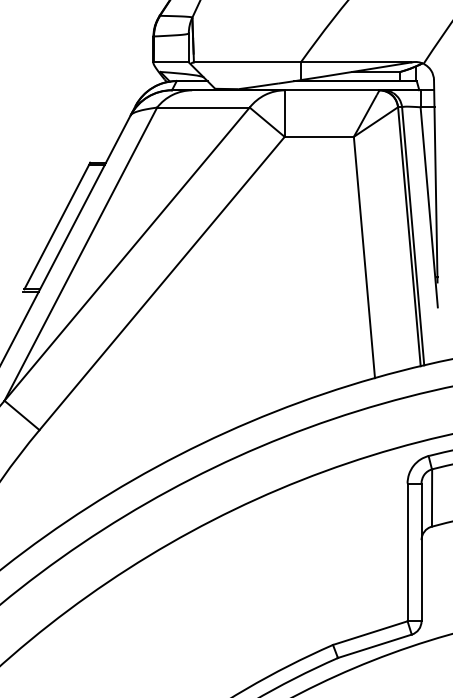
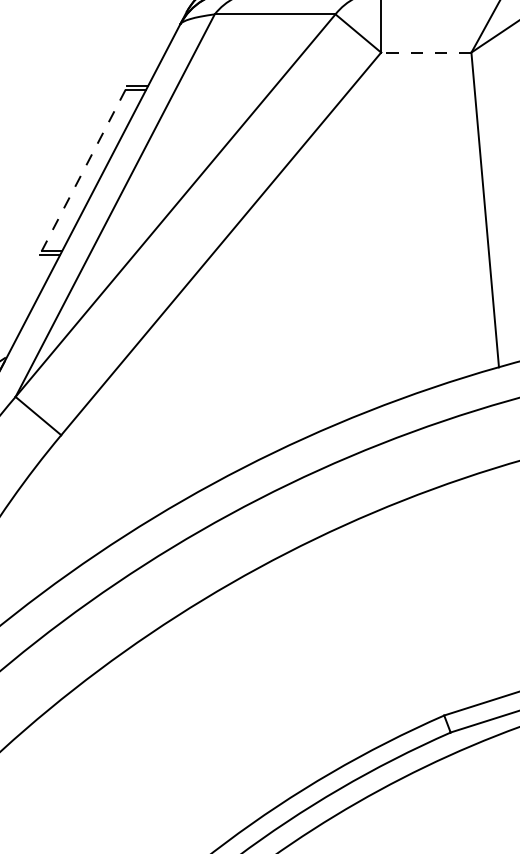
line: (319, 136) -> (426, 52), solid -> dashed
line: (57, 225) -> (84, 168), solid -> dashed

